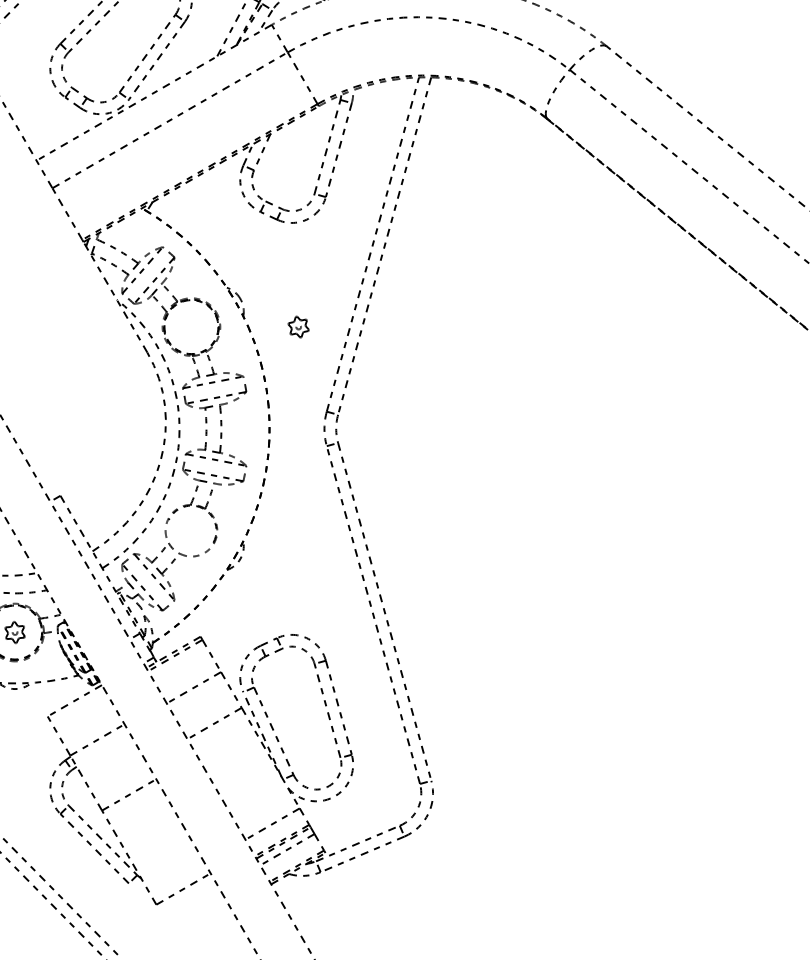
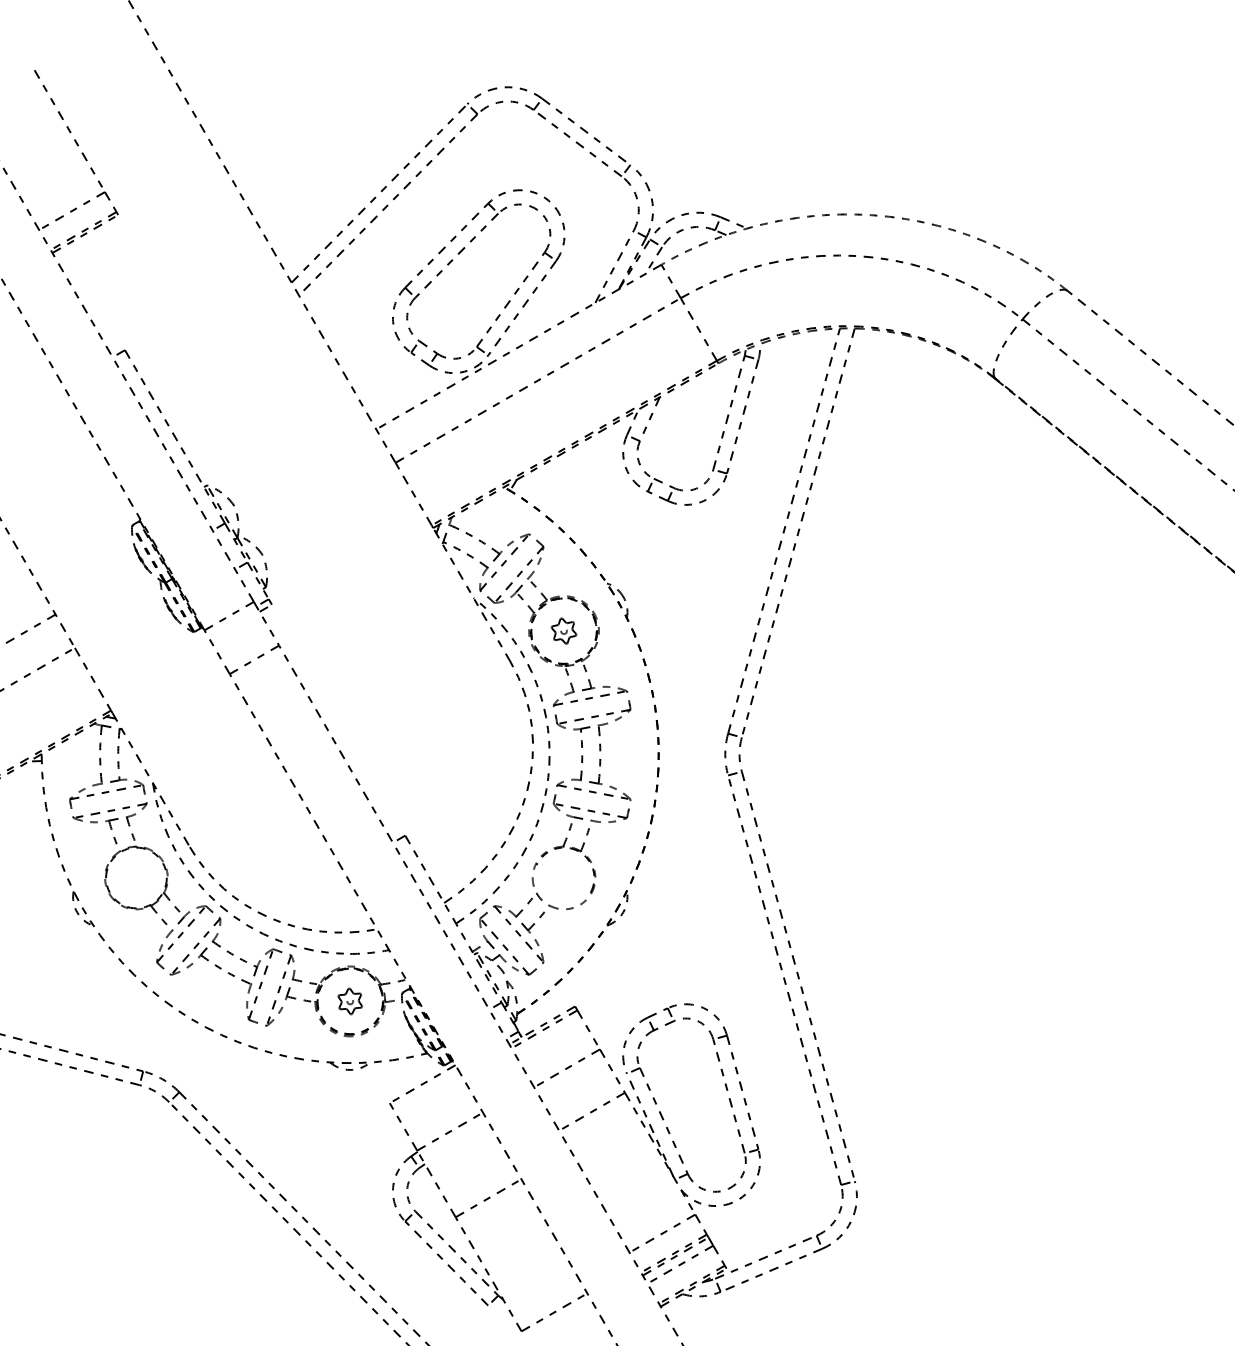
part: (298, 326) -> (563, 630), moved

